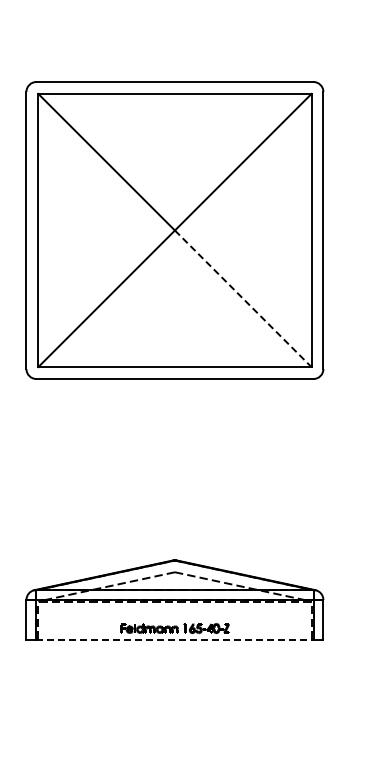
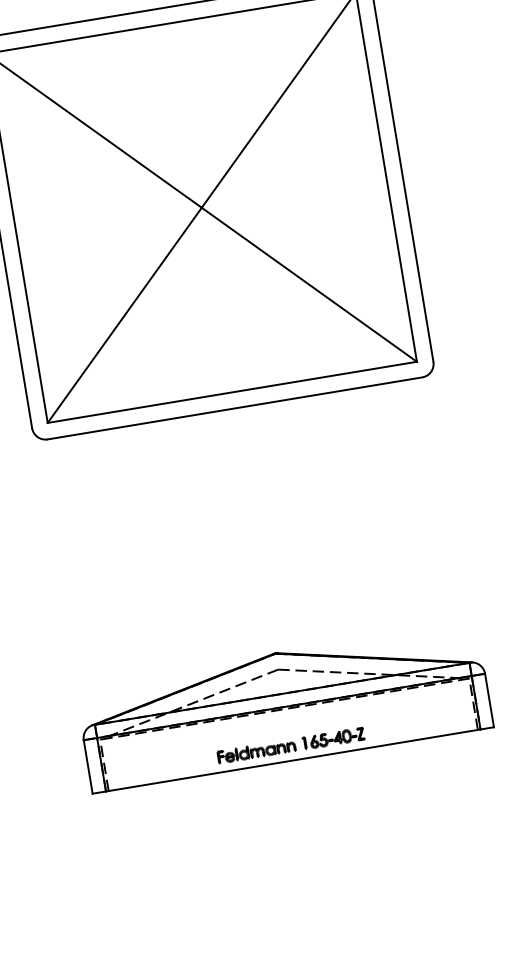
line: (243, 298) -> (309, 284), dashed -> solid
line: (174, 639) -> (292, 760), dashed -> solid

